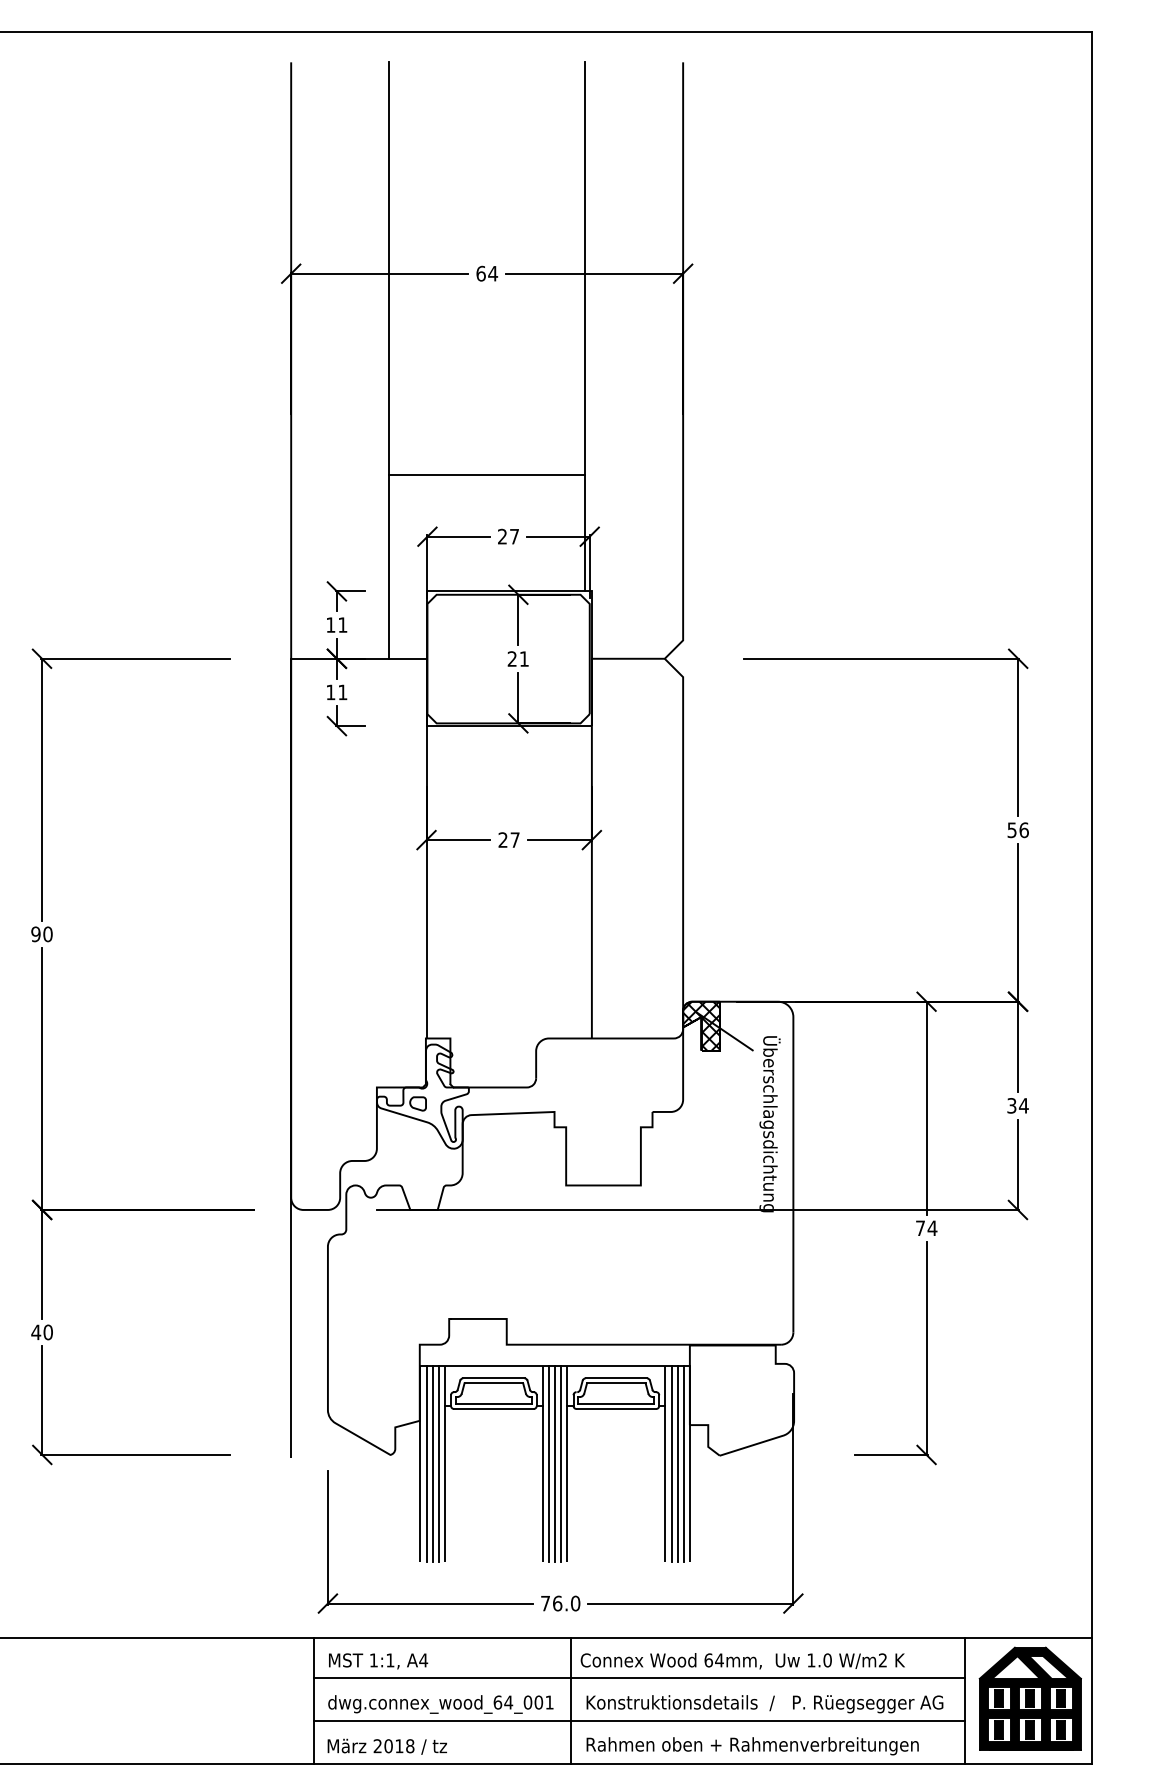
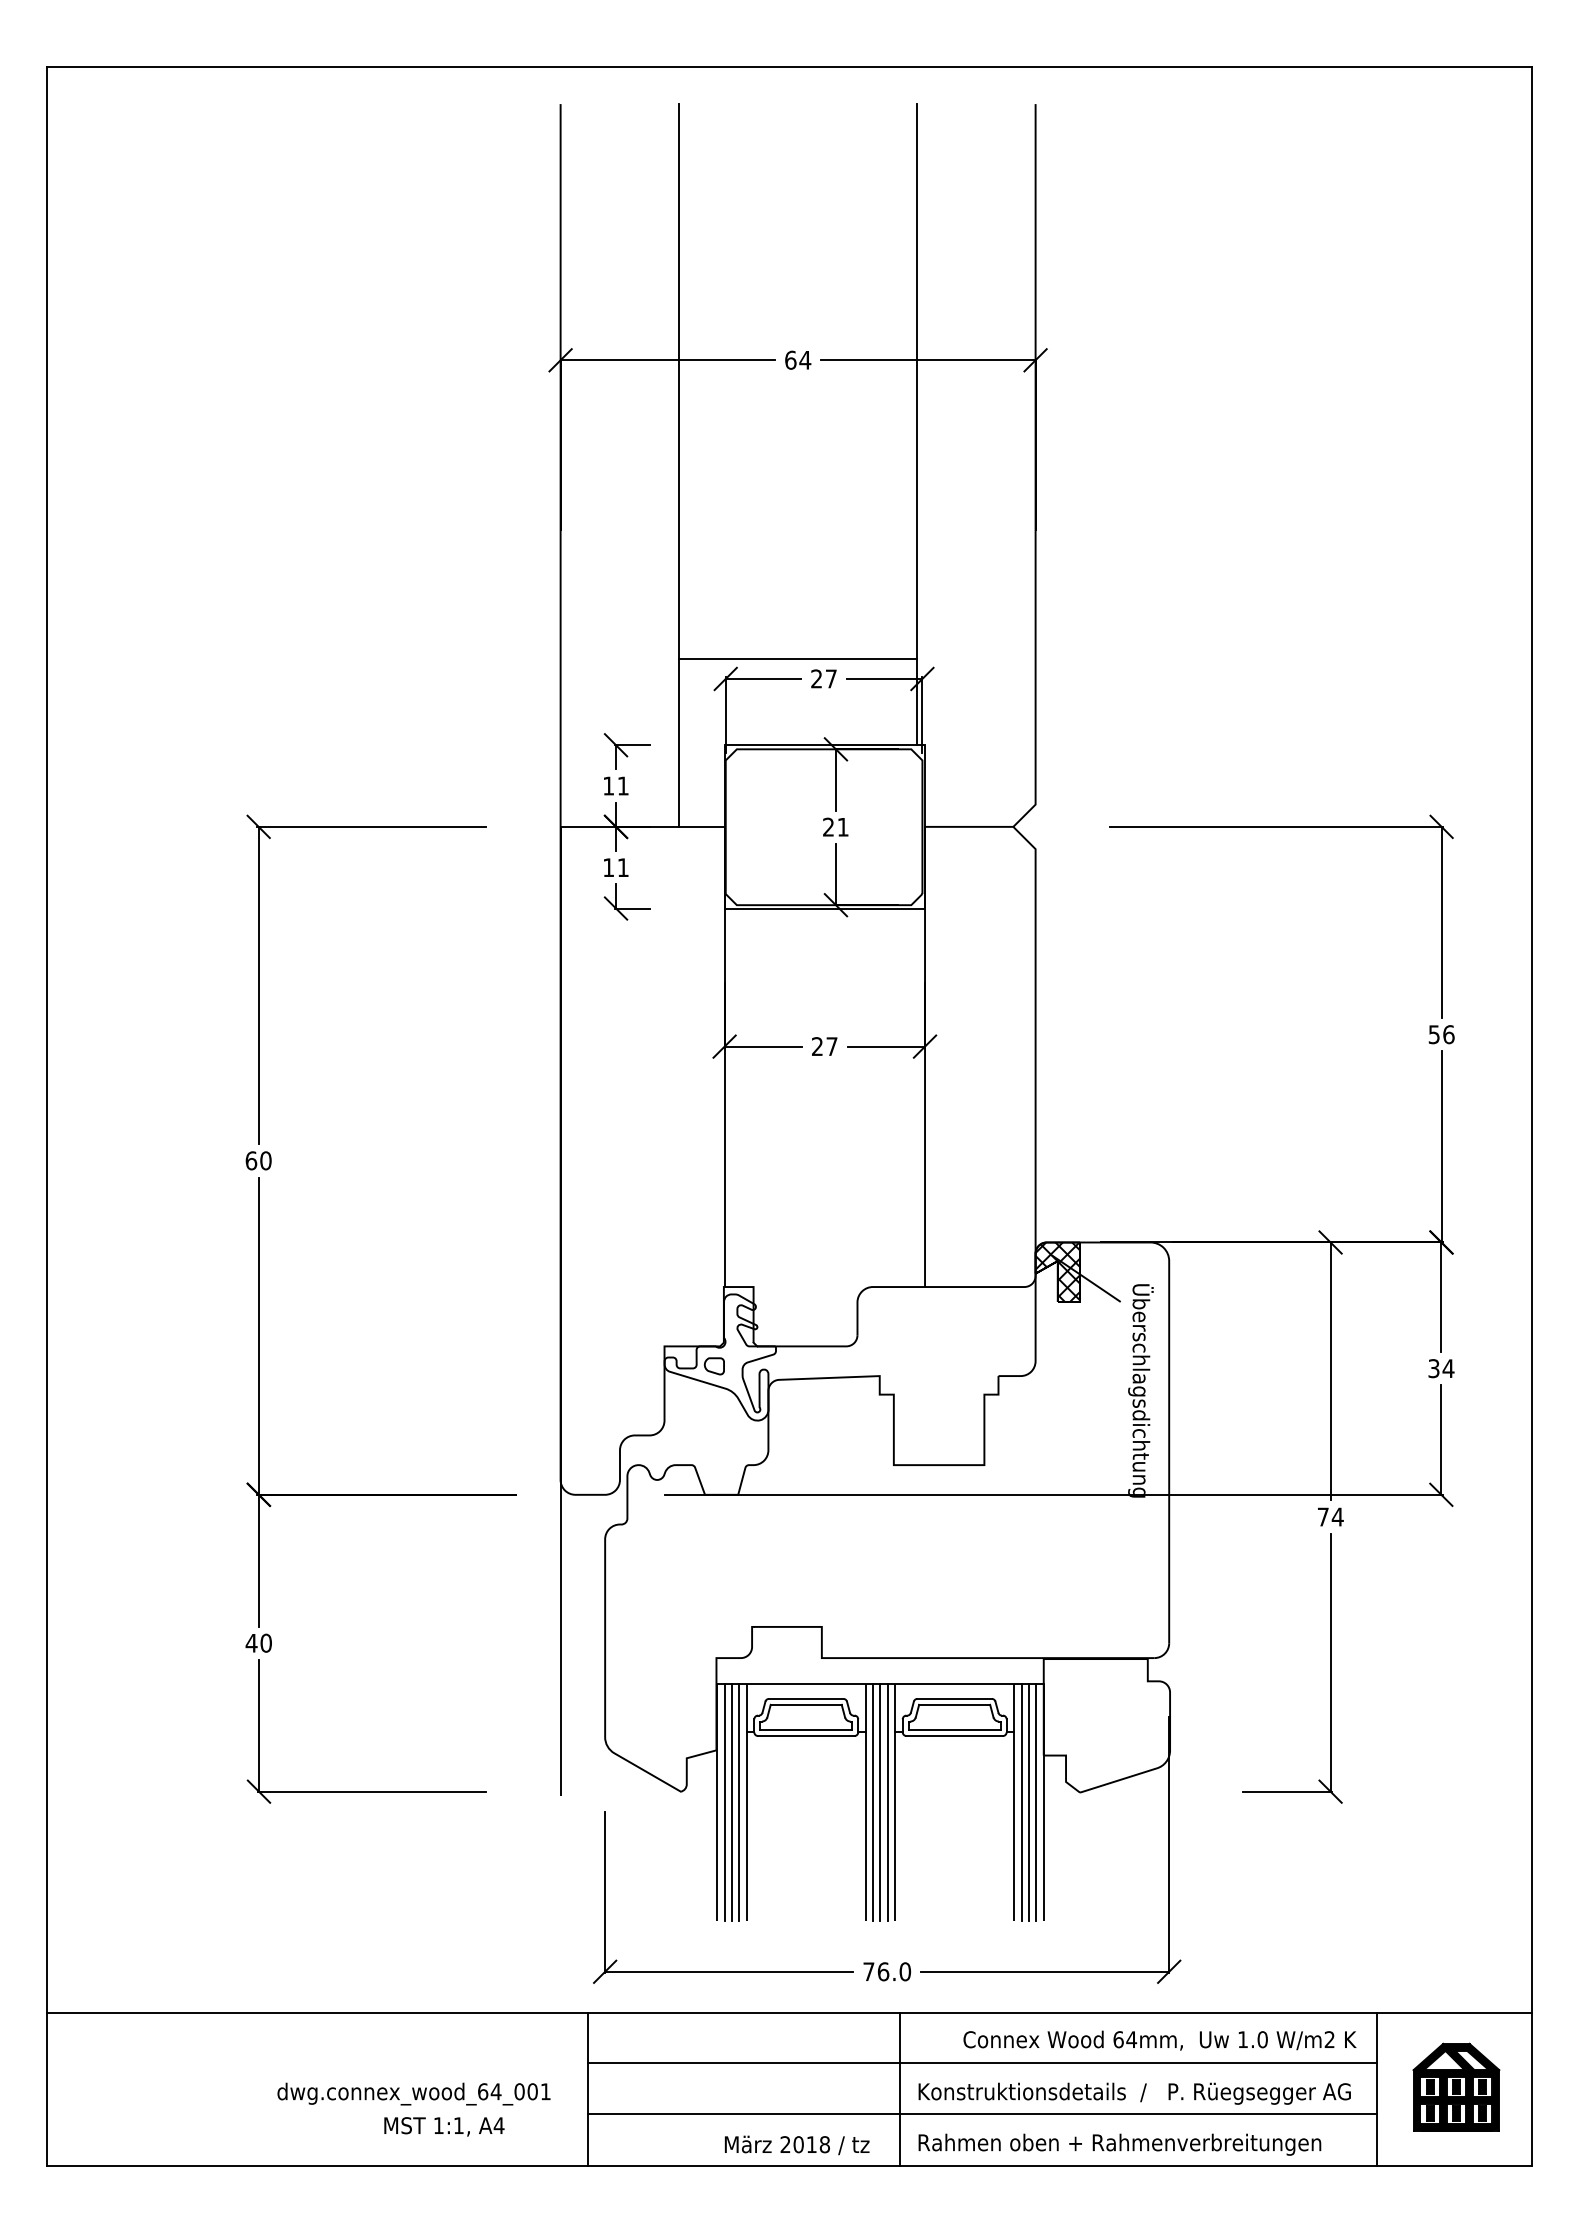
line: (486, 475) -> (797, 659), moved
text: (36, 934) -> (251, 1160), 90 -> 60
text: (378, 1661) -> (444, 2126), moved
text: (742, 1661) -> (1159, 2040), moved
part: (1030, 1698) -> (1456, 2086), size x0.7
text: (440, 1703) -> (413, 2093), moved
text: (386, 1746) -> (796, 2145), moved

